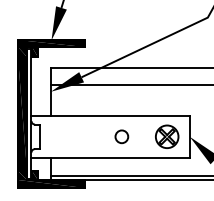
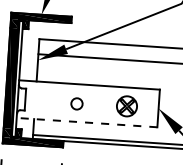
circle: (121, 136) -> (76, 103), moved
part: (167, 136) -> (127, 106), moved
line: (110, 158) -> (86, 123), solid -> dashed

